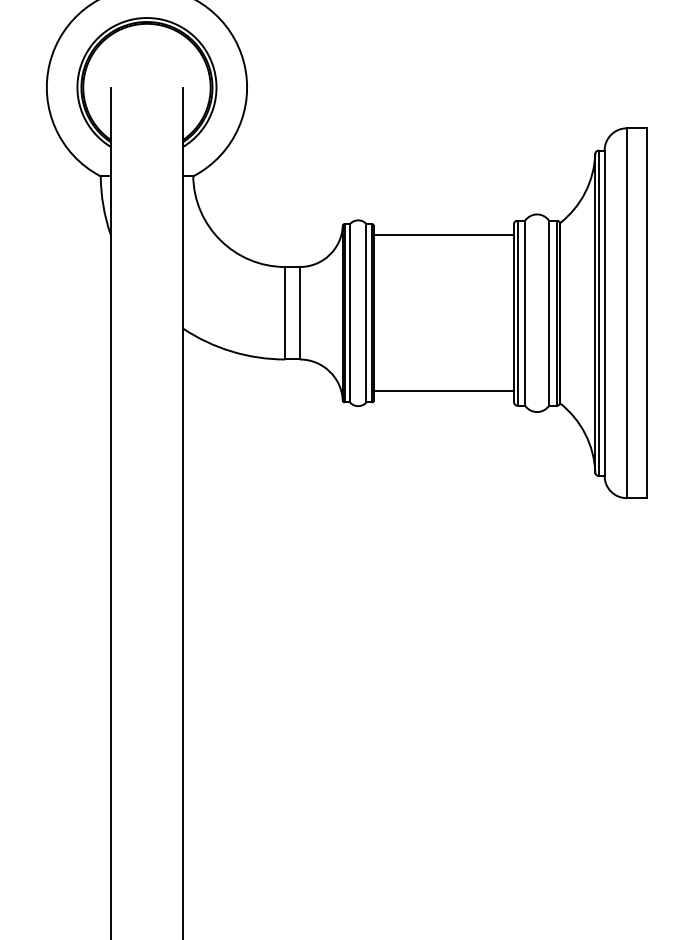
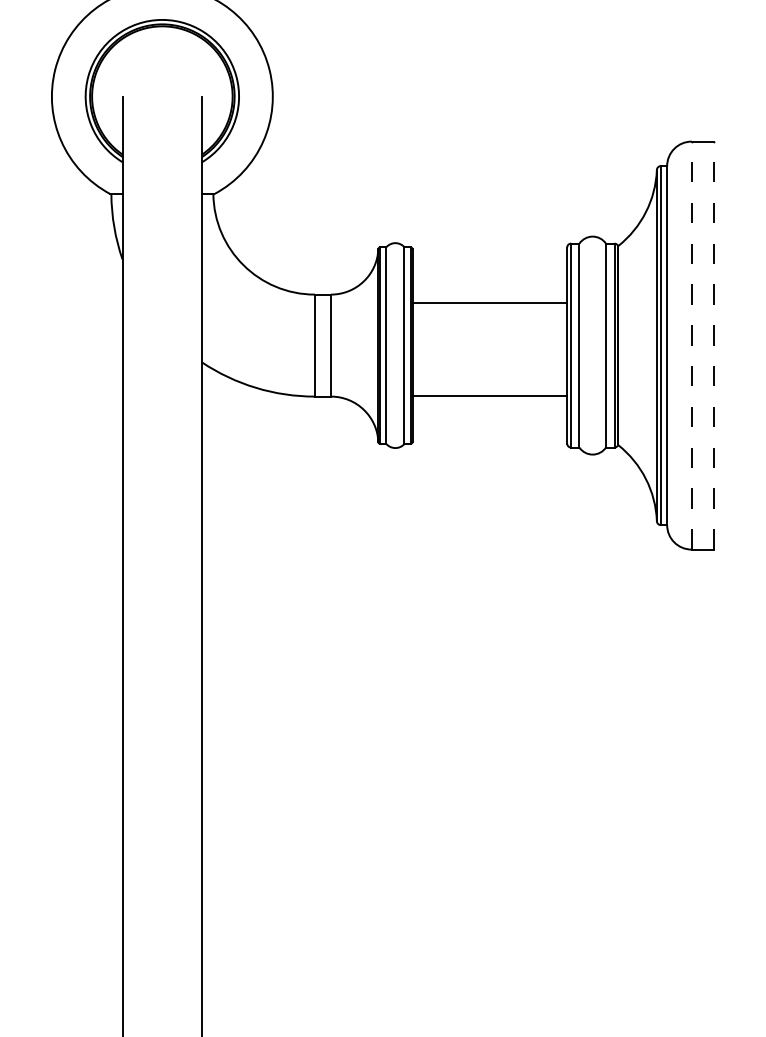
line: (443, 235) -> (489, 303), moved
line: (626, 313) -> (691, 345), solid -> dashed
line: (647, 313) -> (714, 345), solid -> dashed
line: (443, 391) -> (489, 395), moved

